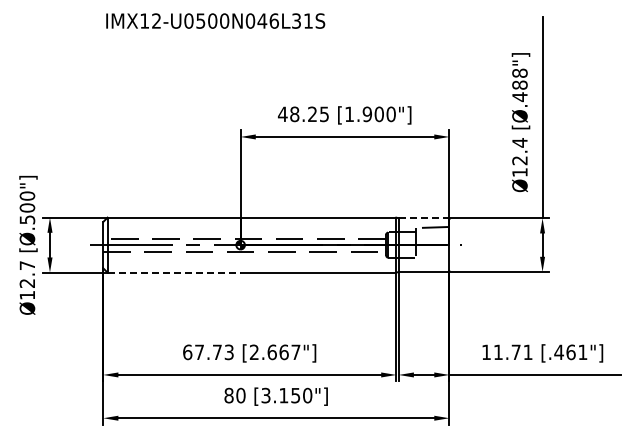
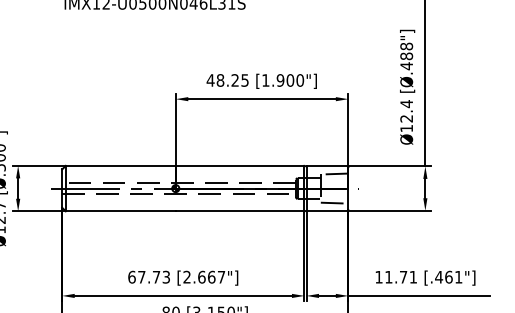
line: (423, 218) -> (326, 166), dashed -> solid
line: (432, 262) -> (334, 202), added
line: (174, 272) -> (121, 211), dashed -> solid

